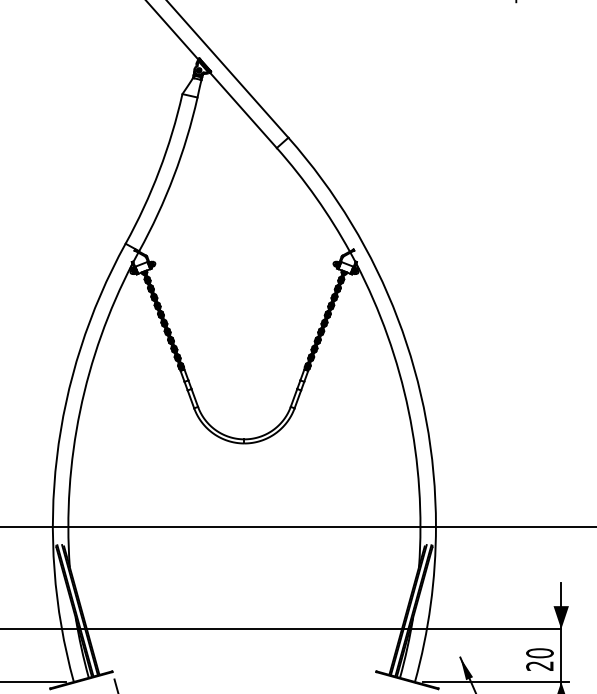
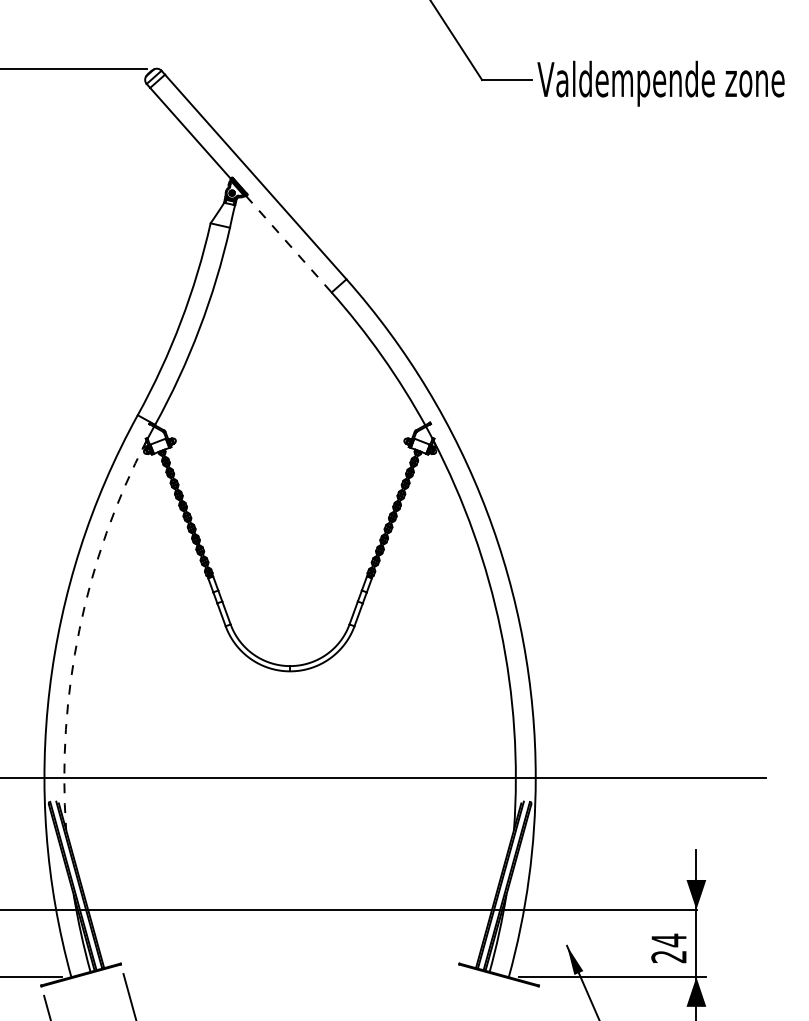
line: (243, 110) -> (288, 244), solid -> dashed
arc: (80, 410) -> (79, 629), solid -> dashed
text: (539, 653) -> (668, 940), 20 -> 24

